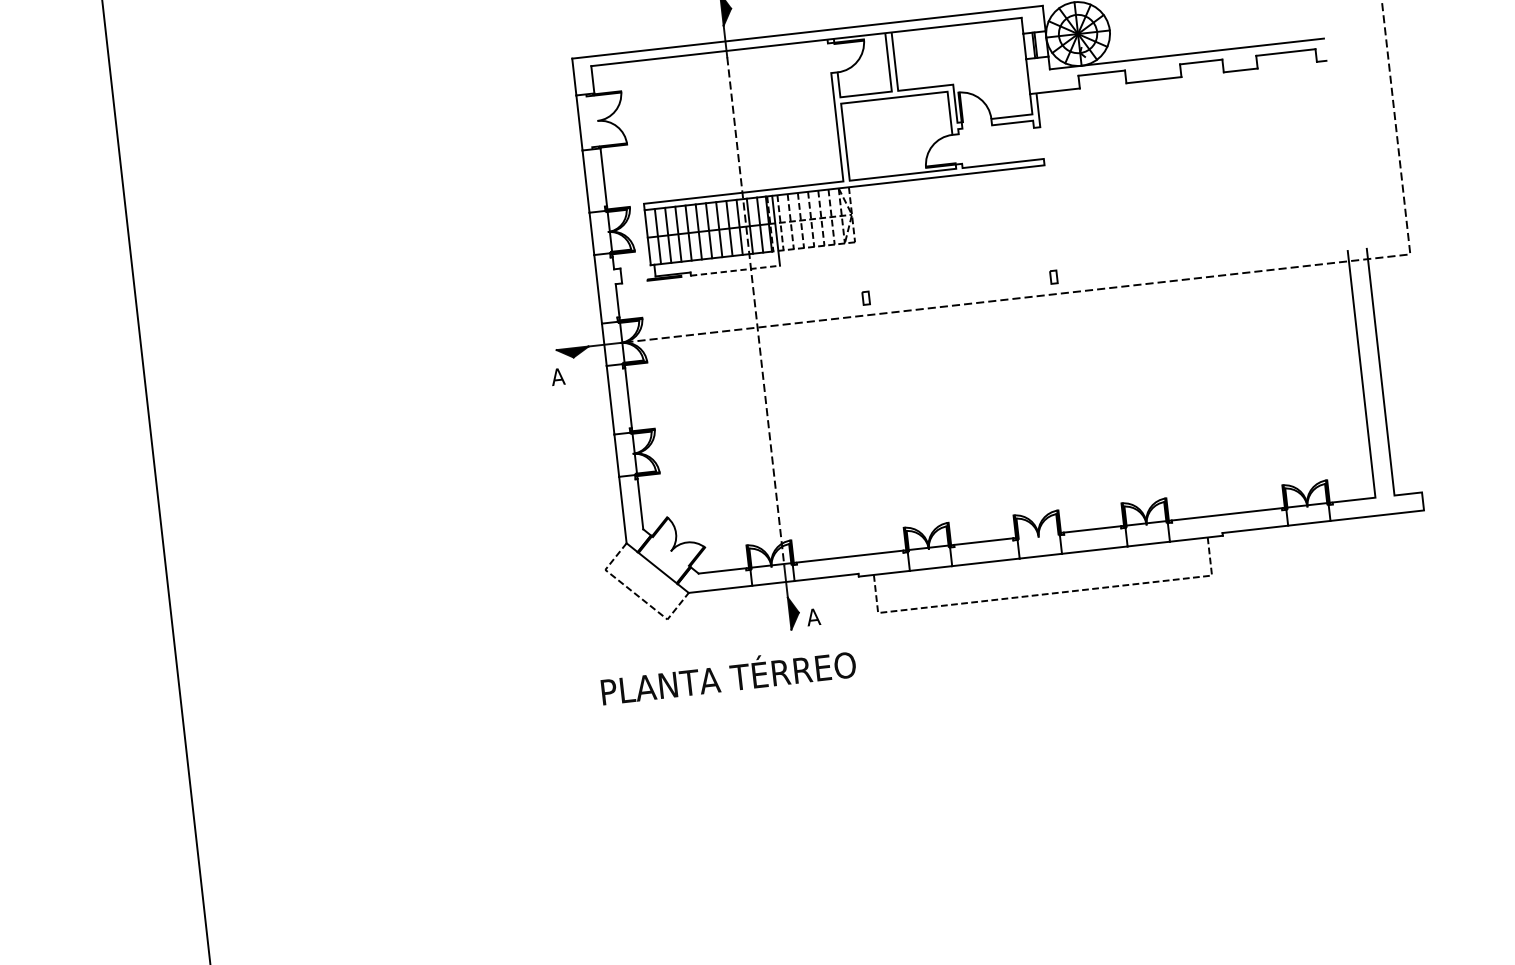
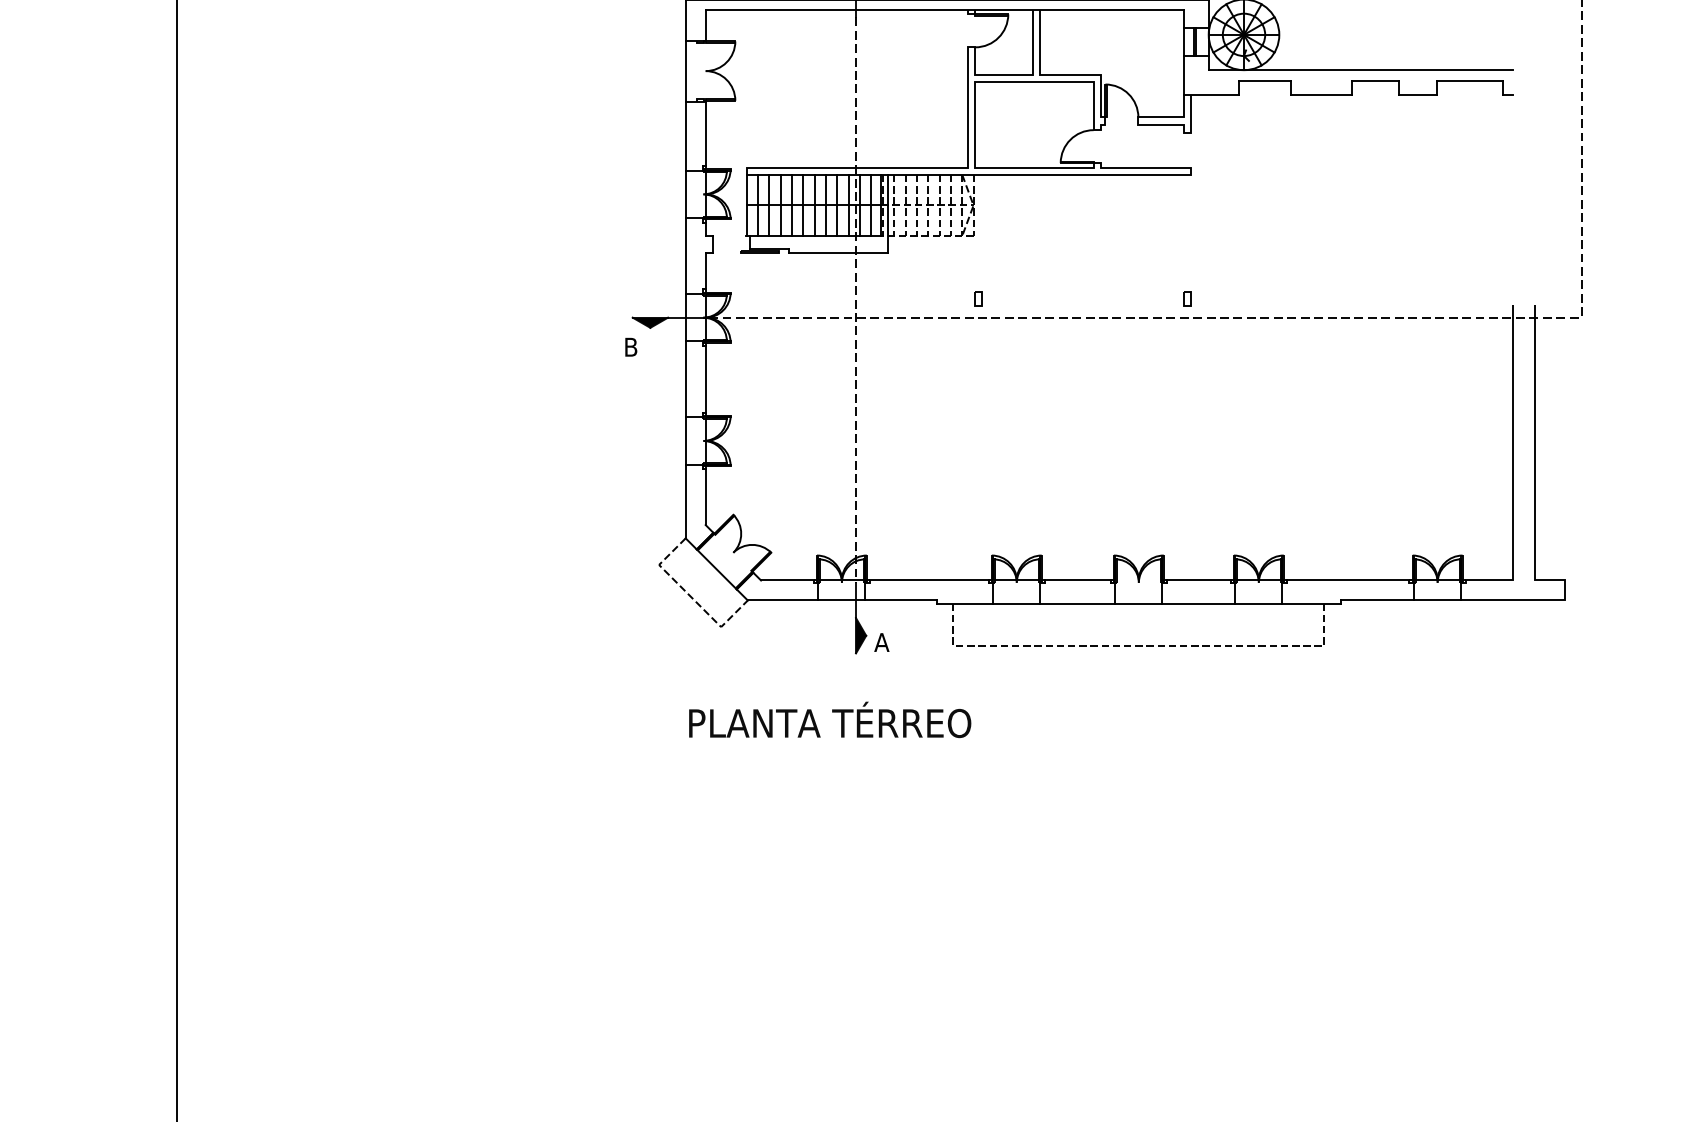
line: (735, 270) -> (838, 252), dashed -> solid
text: (557, 376) -> (630, 346), A -> B
text: (728, 674) -> (830, 719), moved

